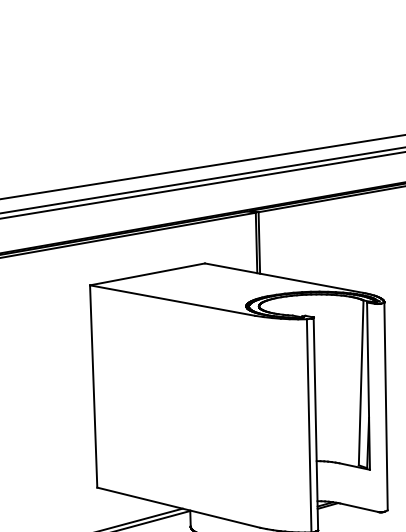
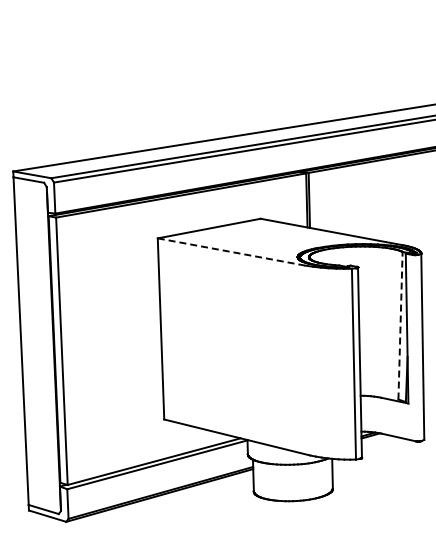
line: (173, 301) -> (232, 252), solid -> dashed
line: (361, 382) -> (400, 325), solid -> dashed

